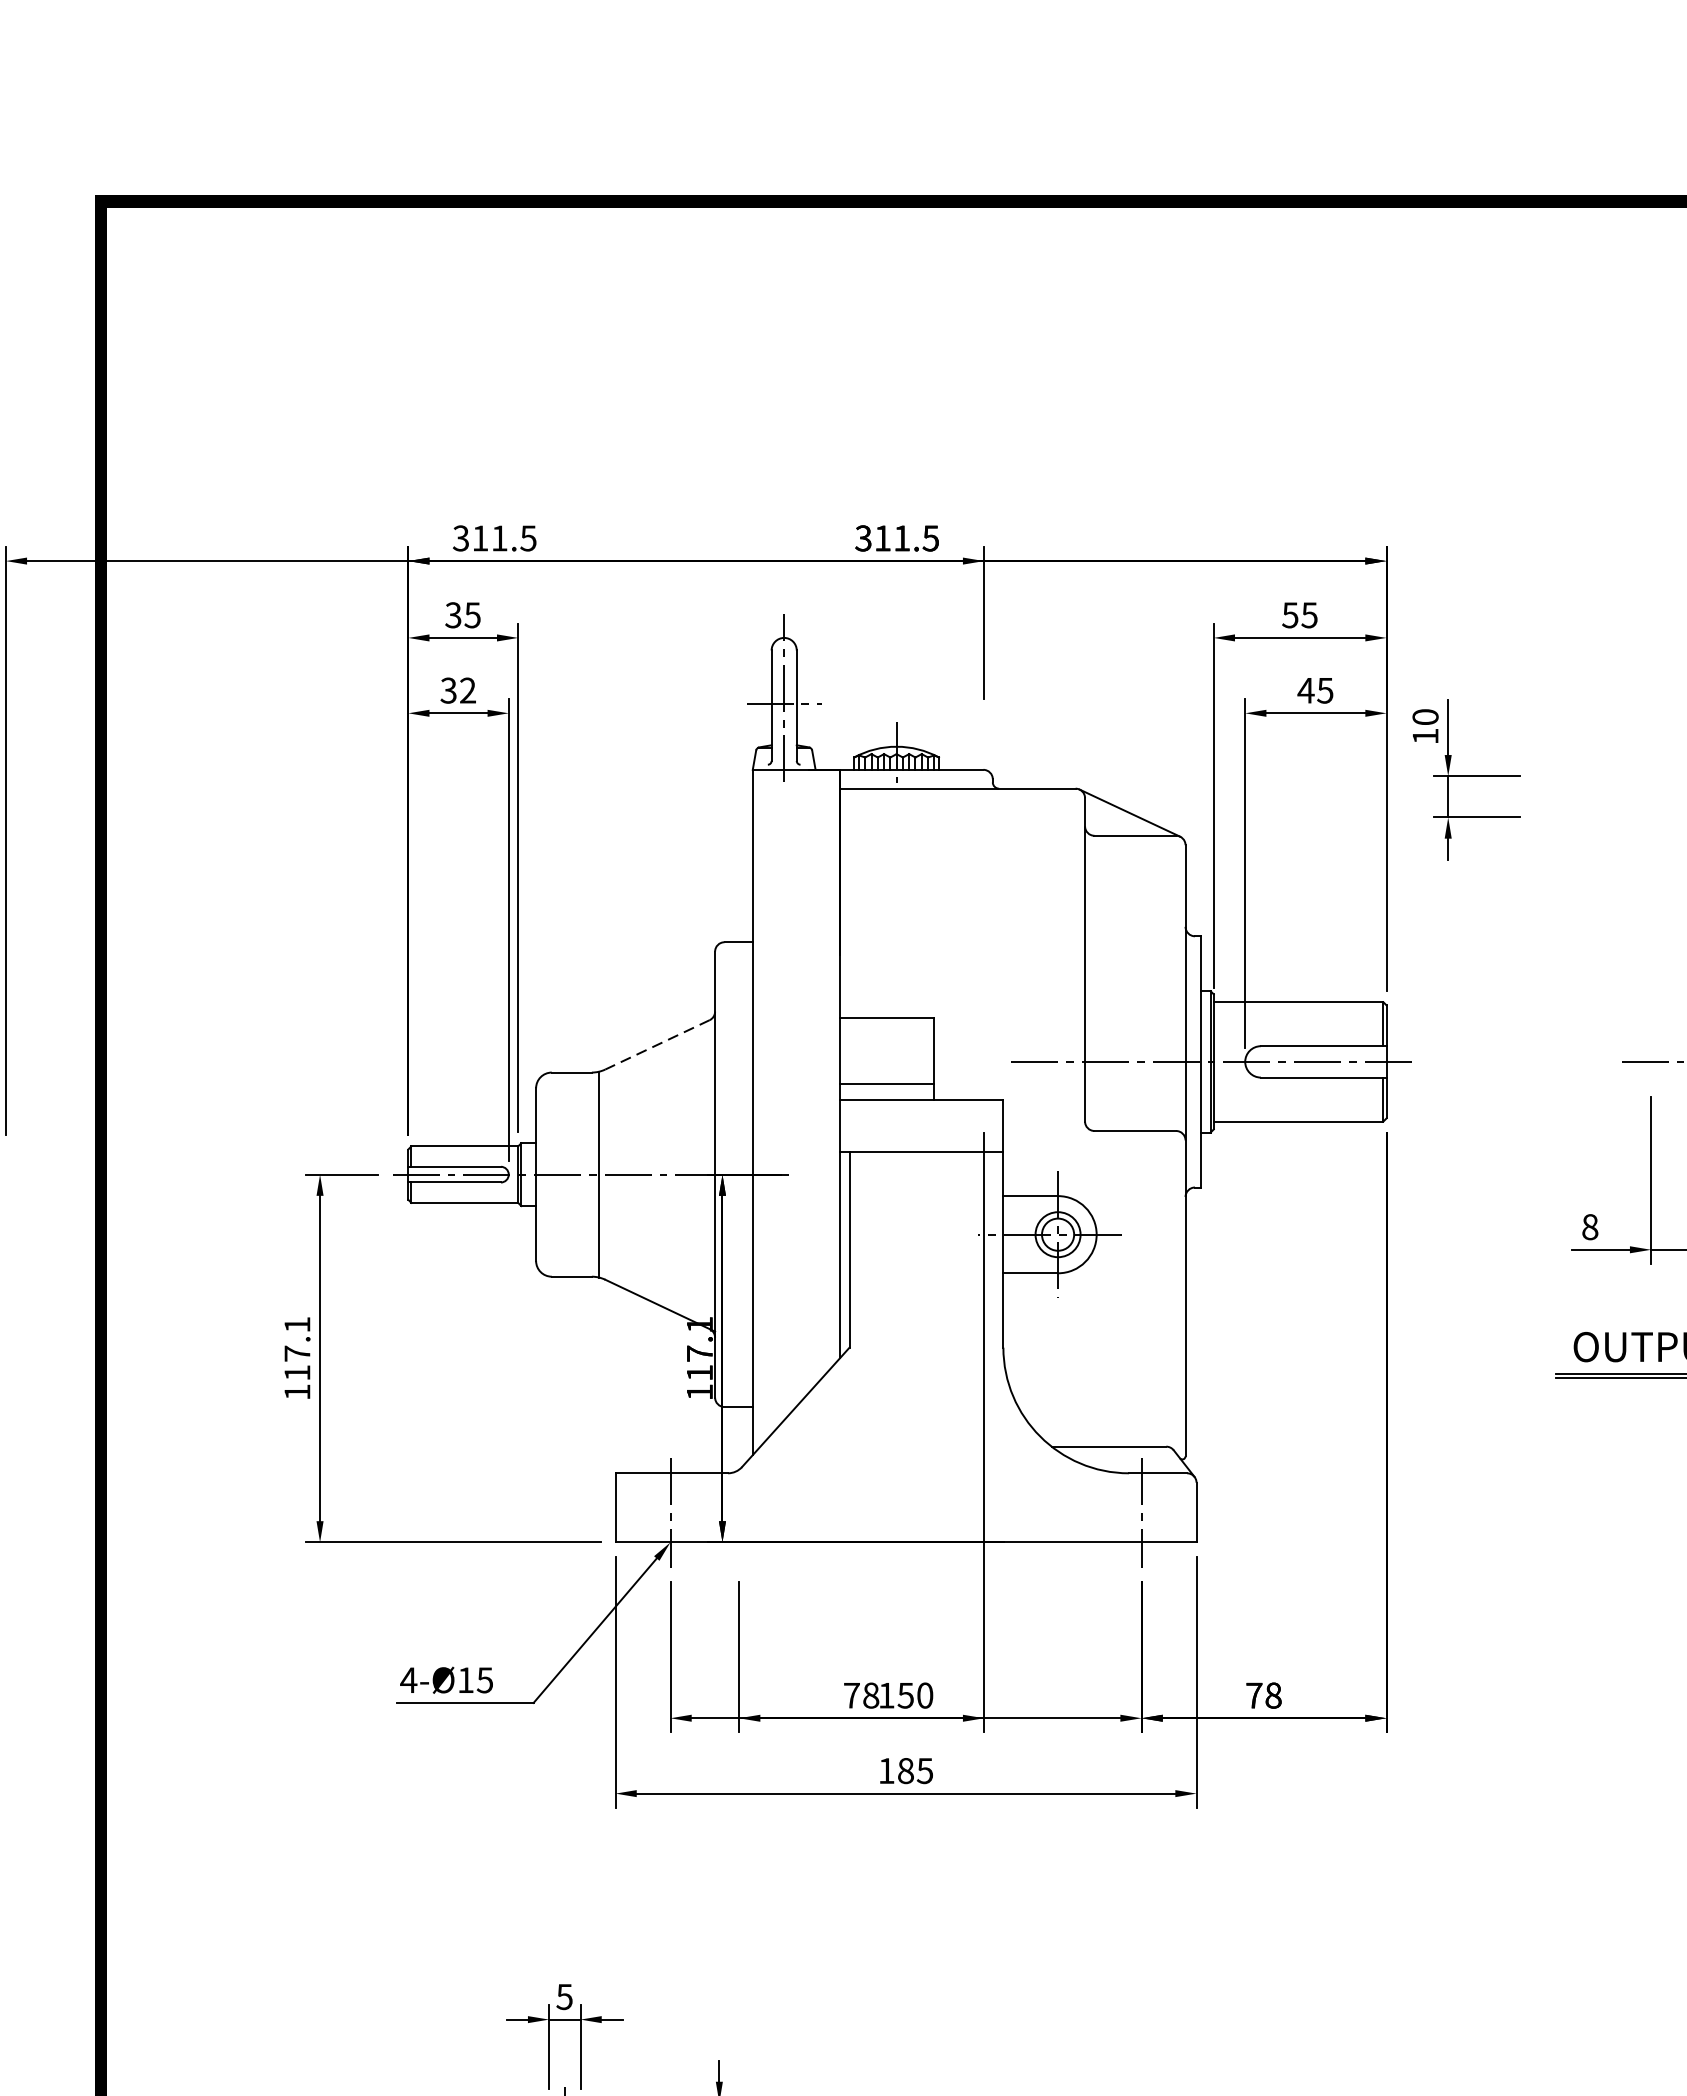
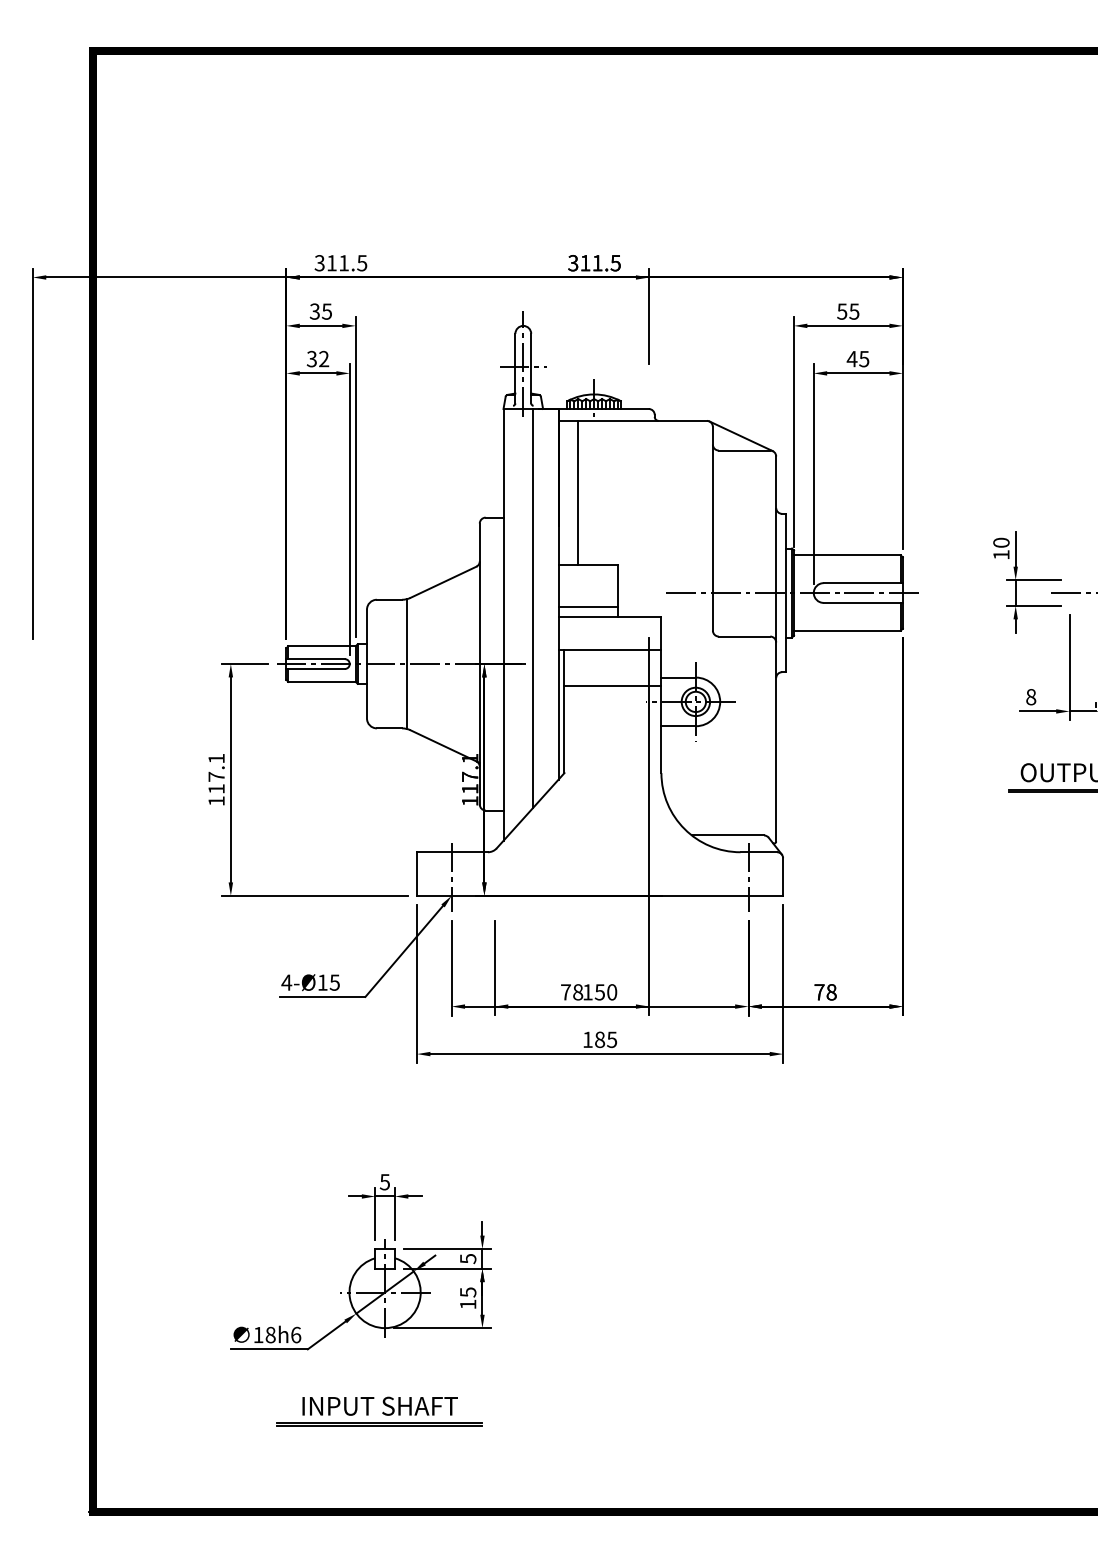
part: (1466, 780) -> (1027, 582), moved
line: (871, 902) -> (578, 492), added
line: (657, 1045) -> (443, 582), dashed -> solid
line: (800, 1086) -> (533, 608), added
line: (925, 1210) -> (612, 686), added

